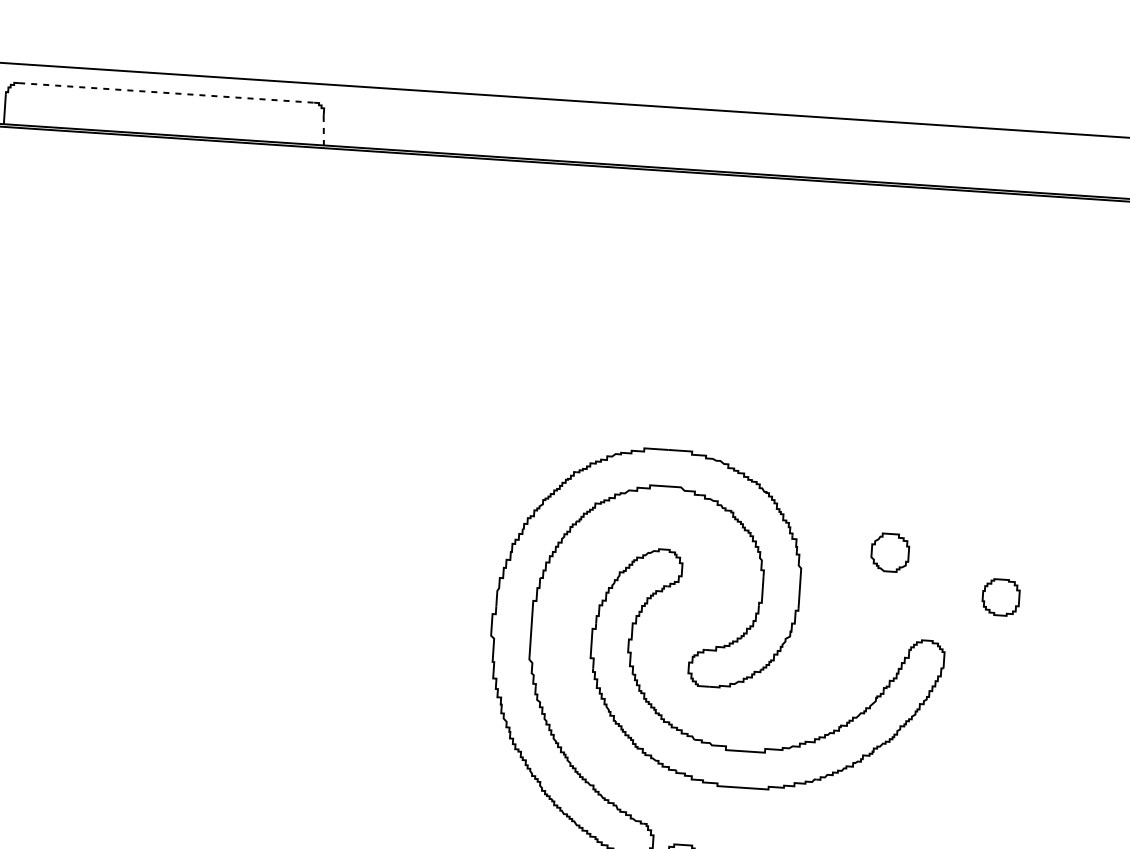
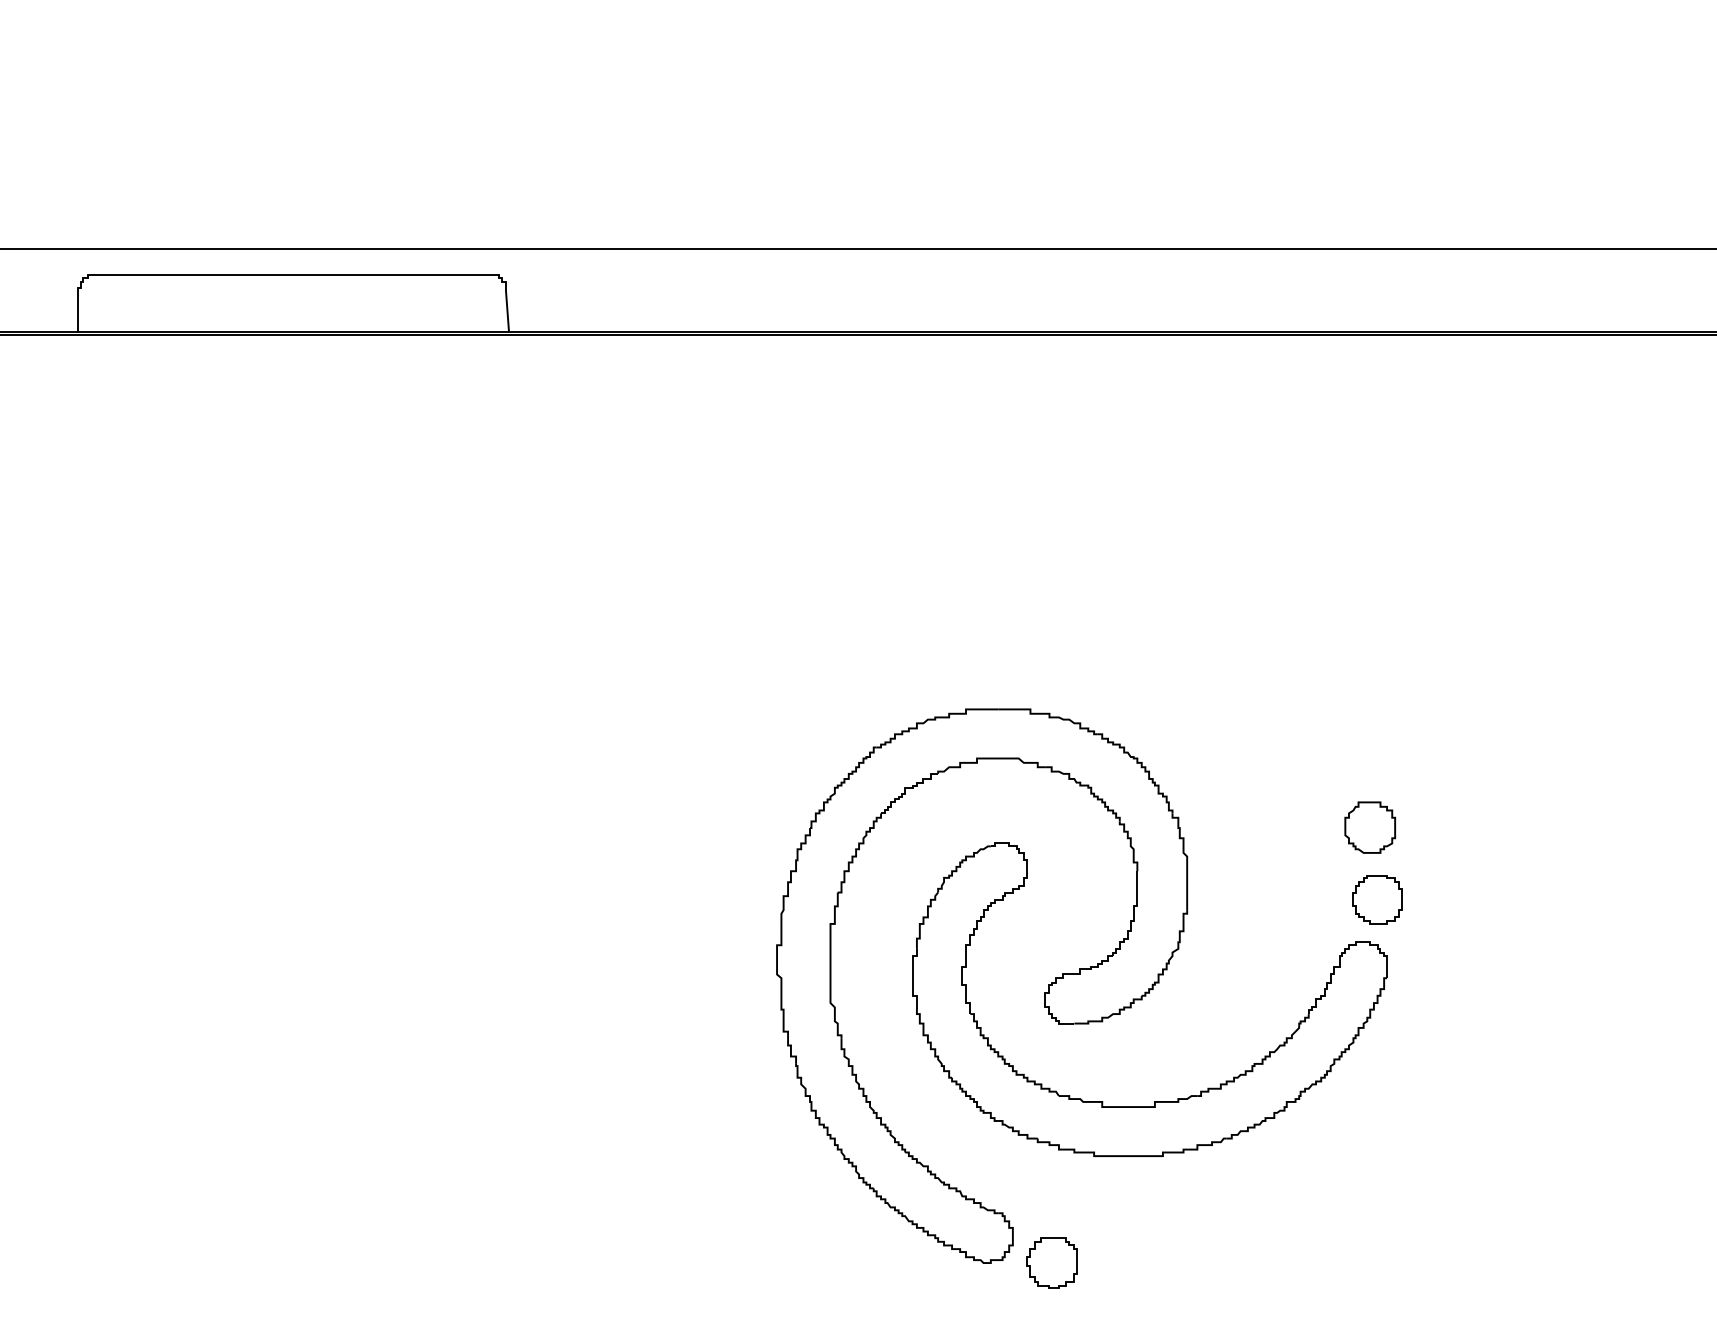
line: (166, 93) -> (293, 275), dashed -> solid
line: (323, 130) -> (507, 311), dashed -> solid
part: (889, 552) -> (1369, 827), moved
part: (1000, 597) -> (1377, 899), moved

